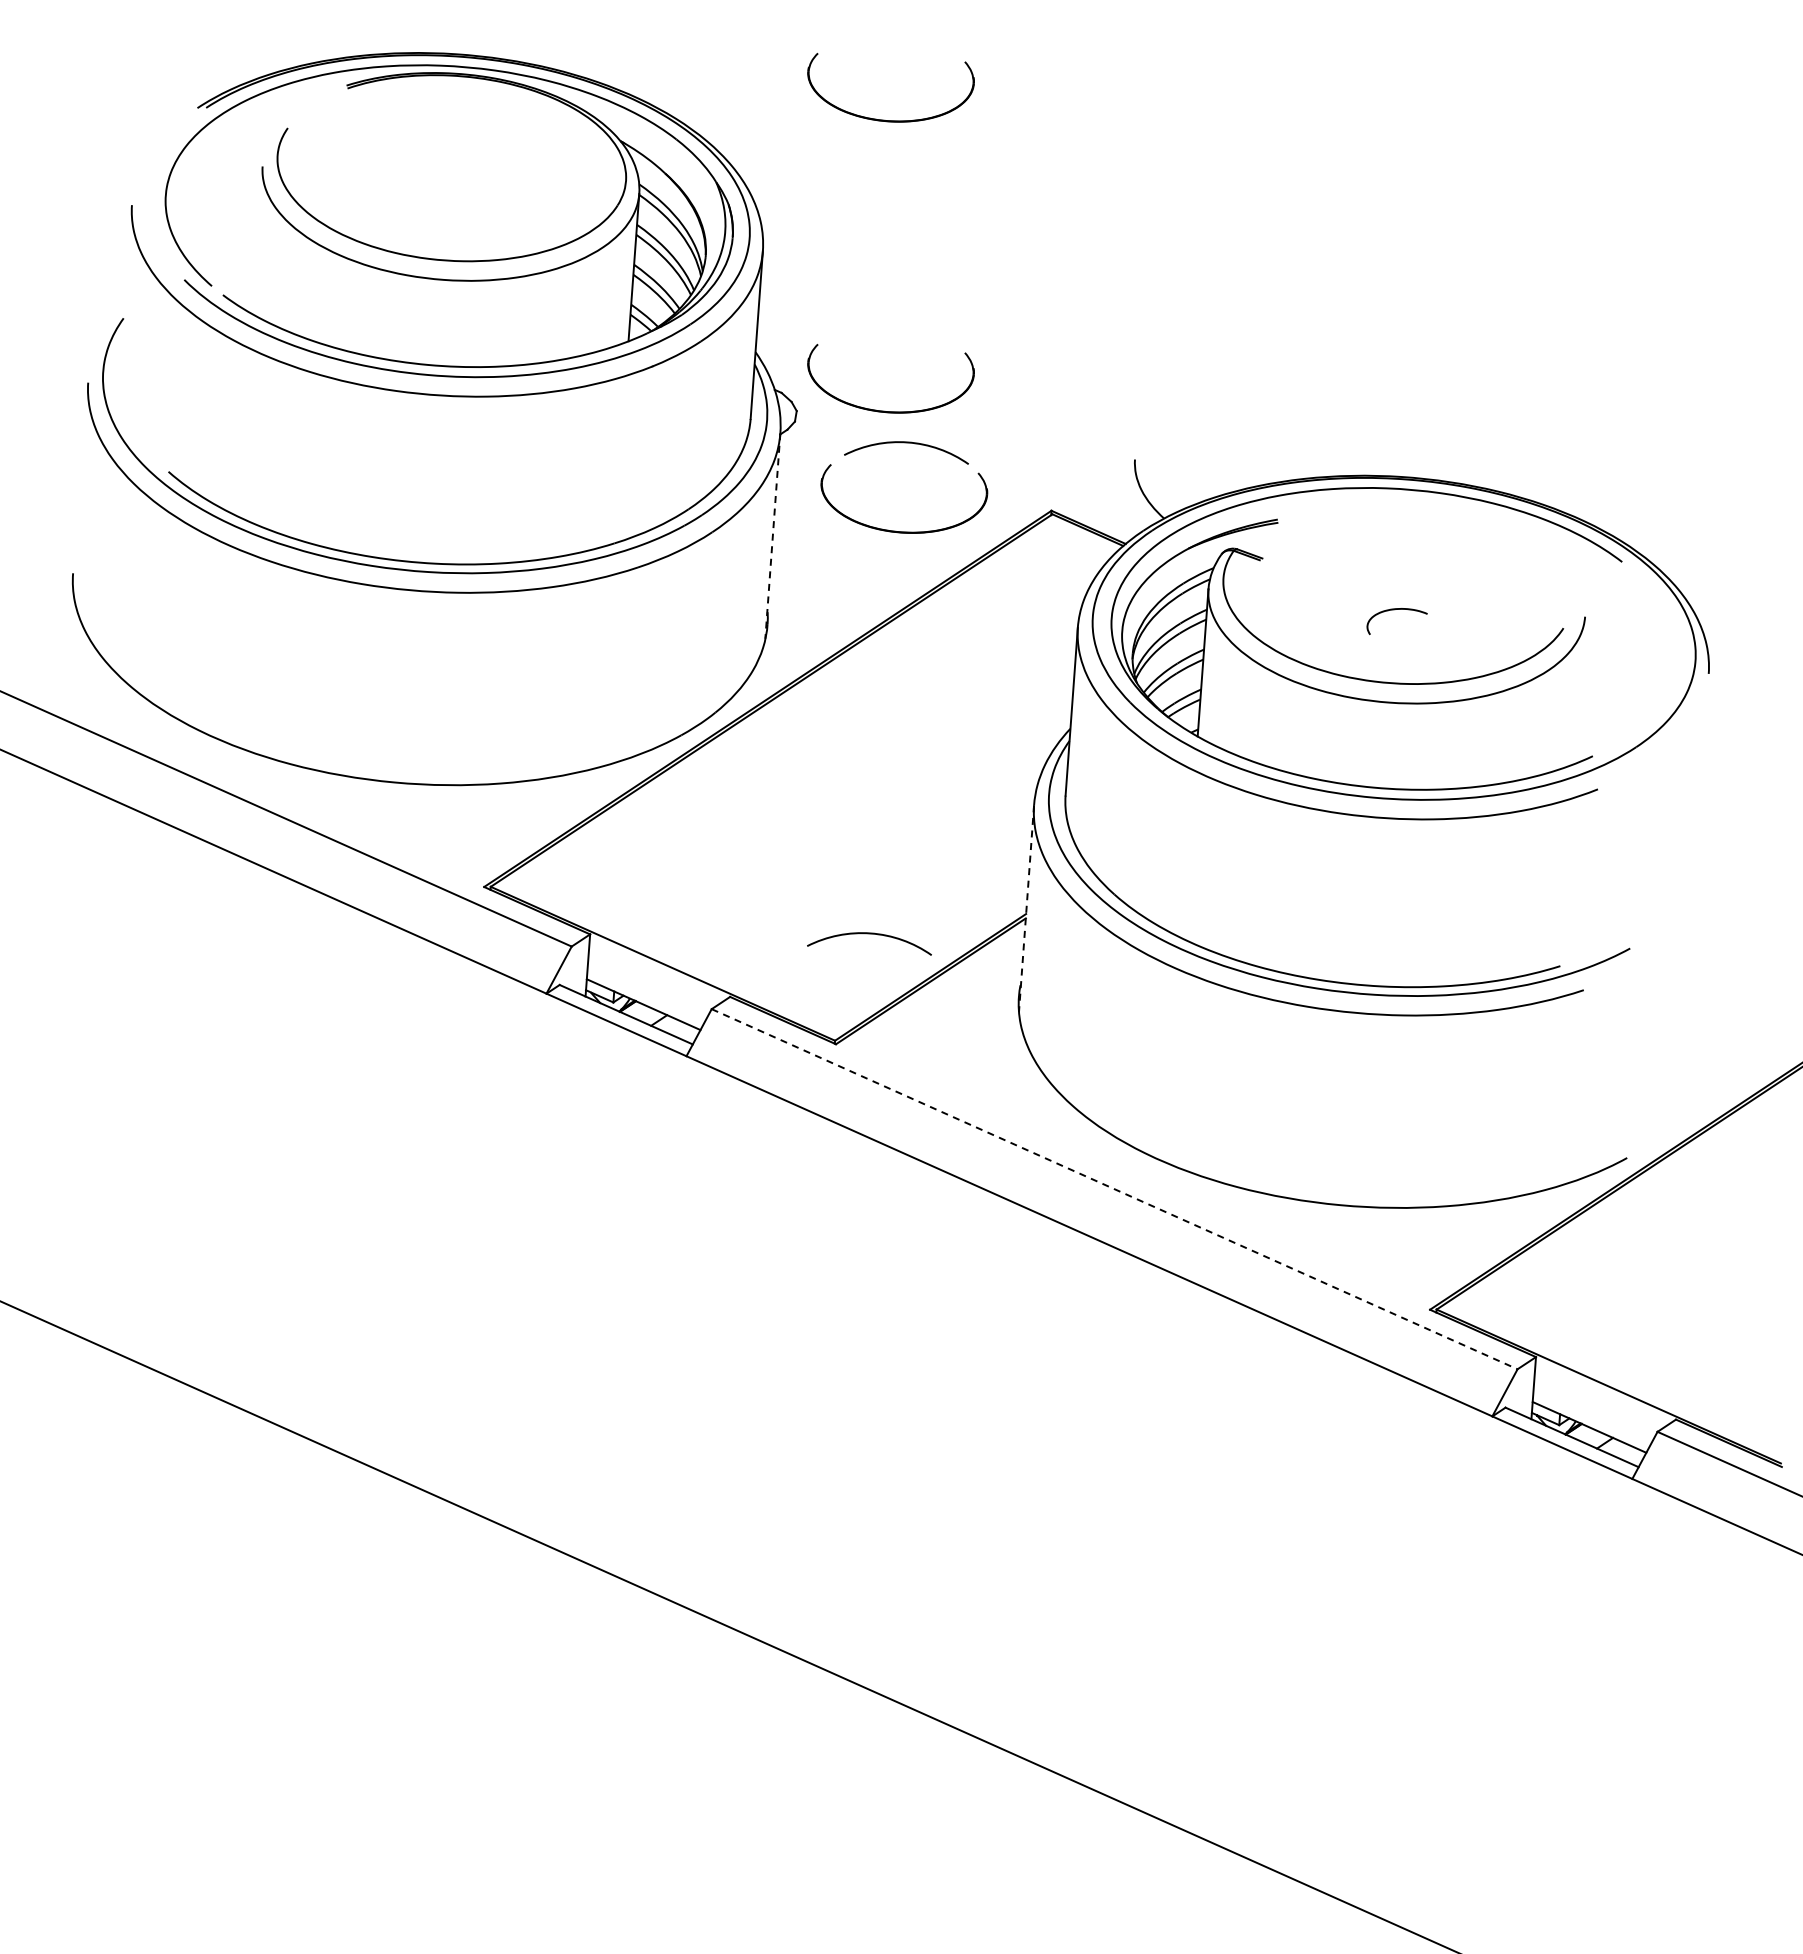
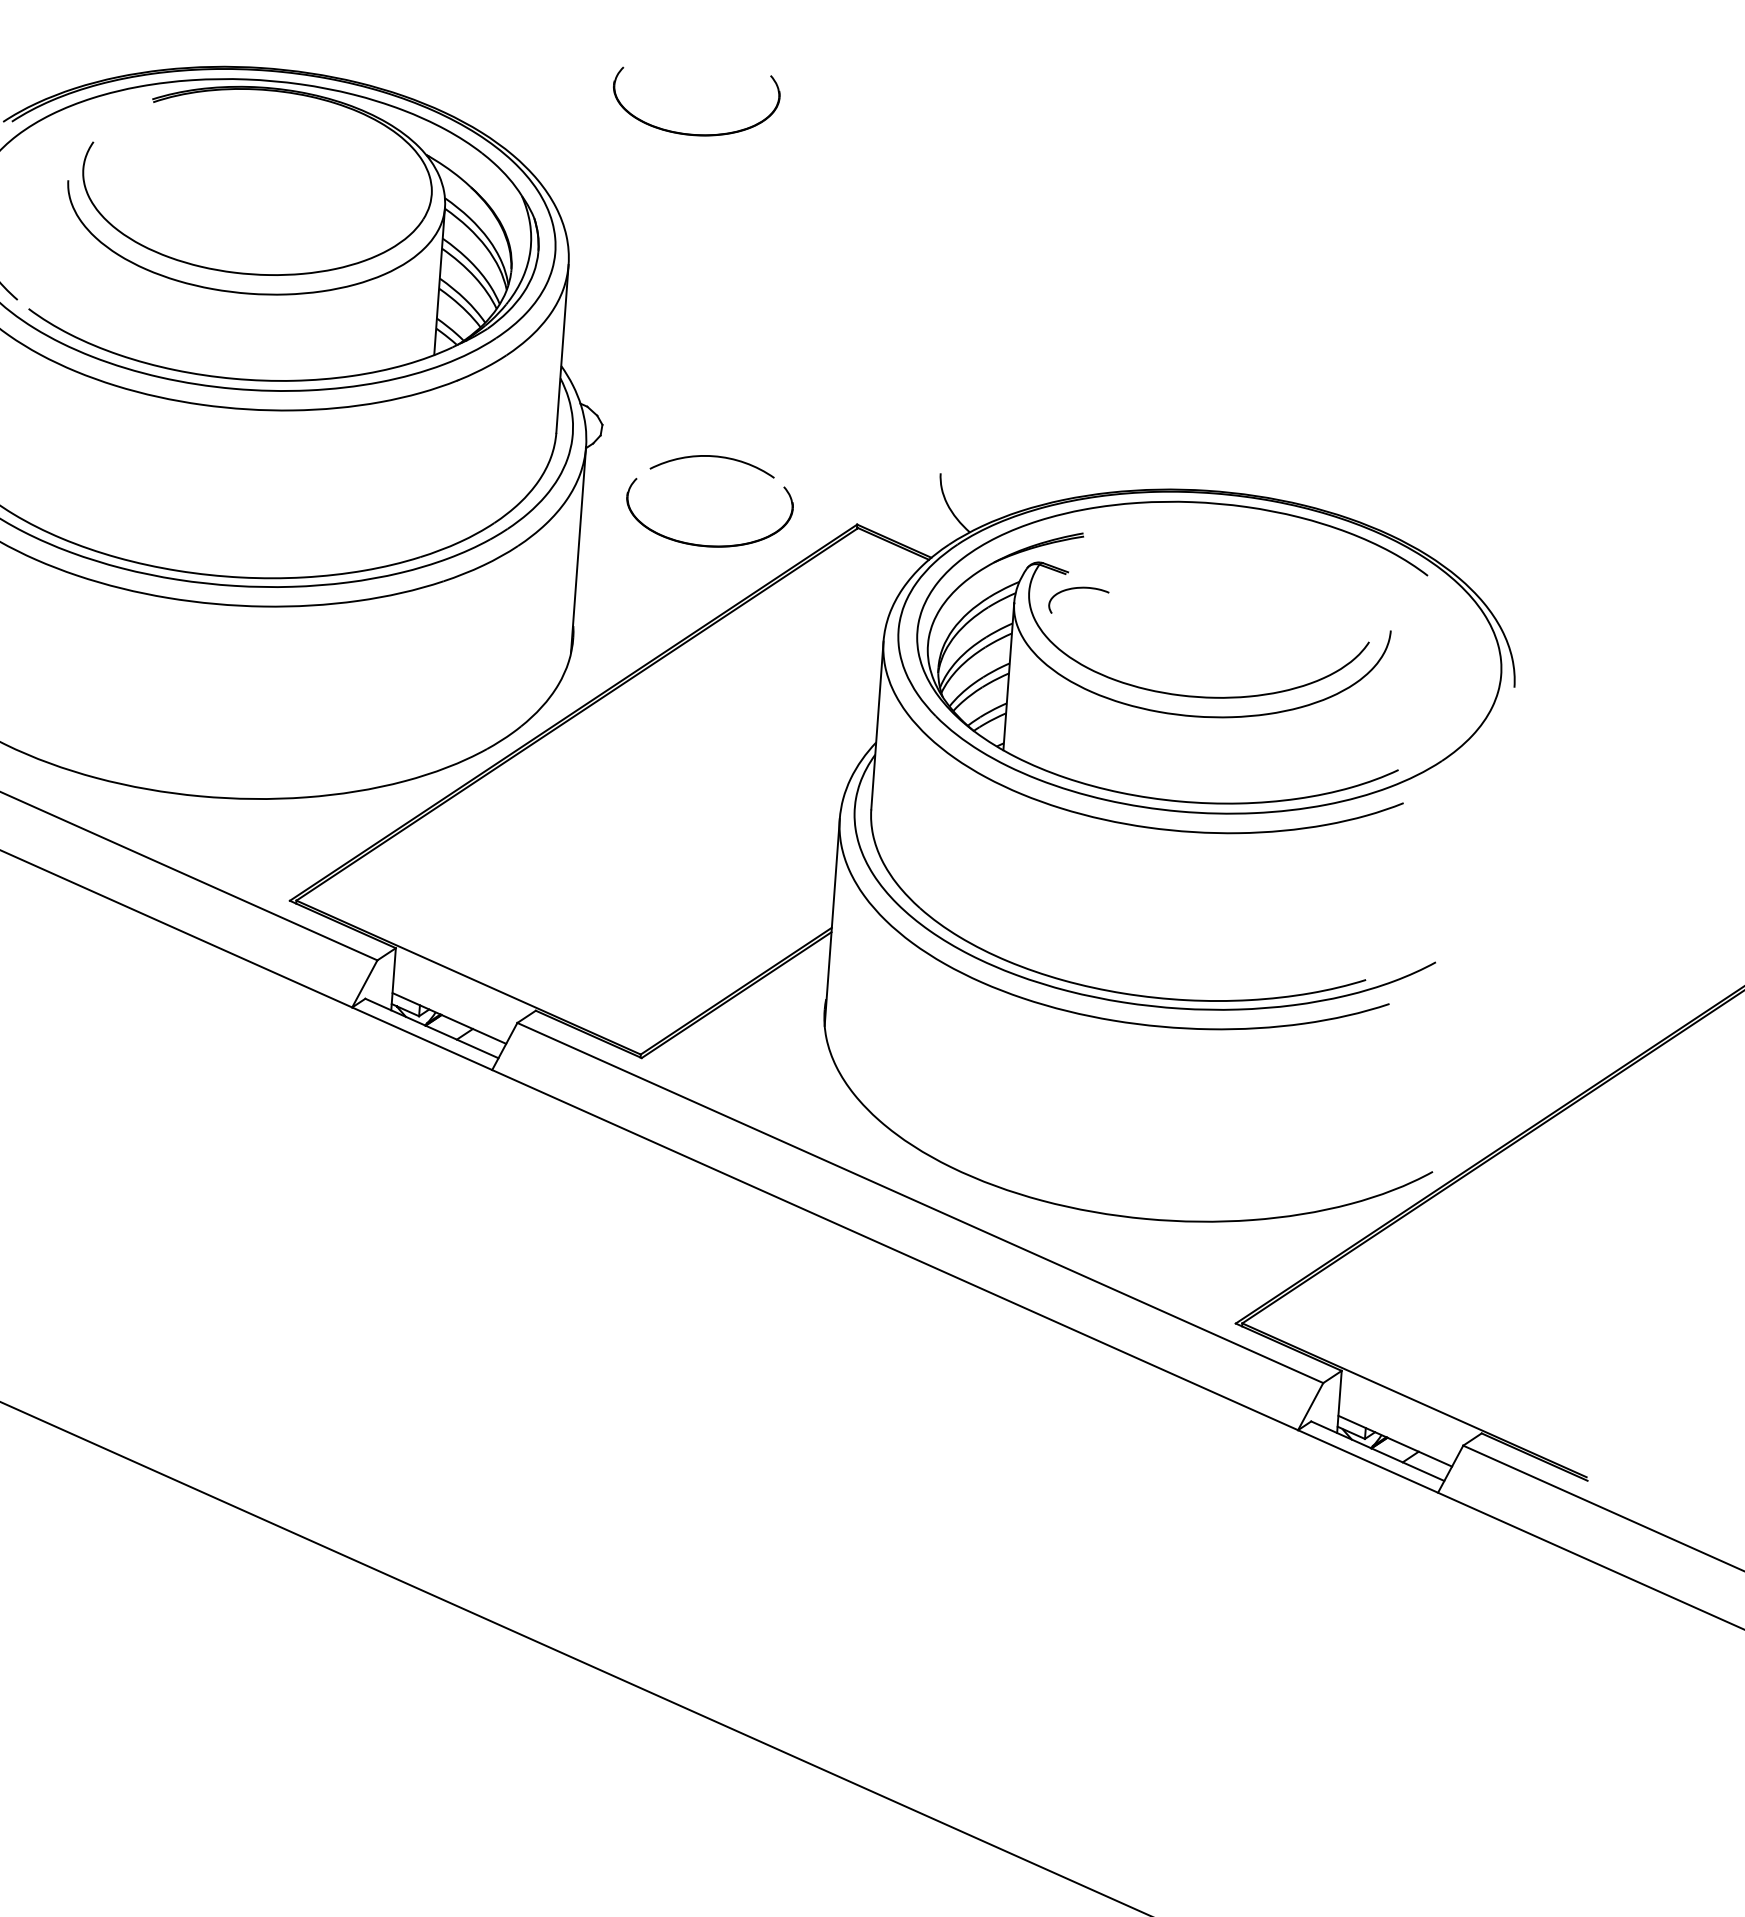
part: (884, 410) -> (690, 424), removed
line: (772, 536) -> (578, 550), dashed -> solid
curve: (1394, 610) -> (1076, 589), moved
line: (1026, 908) -> (832, 922), dashed -> solid
arc: (869, 934) -> (675, 948), removed
line: (1115, 1189) -> (921, 1203), dashed -> solid

